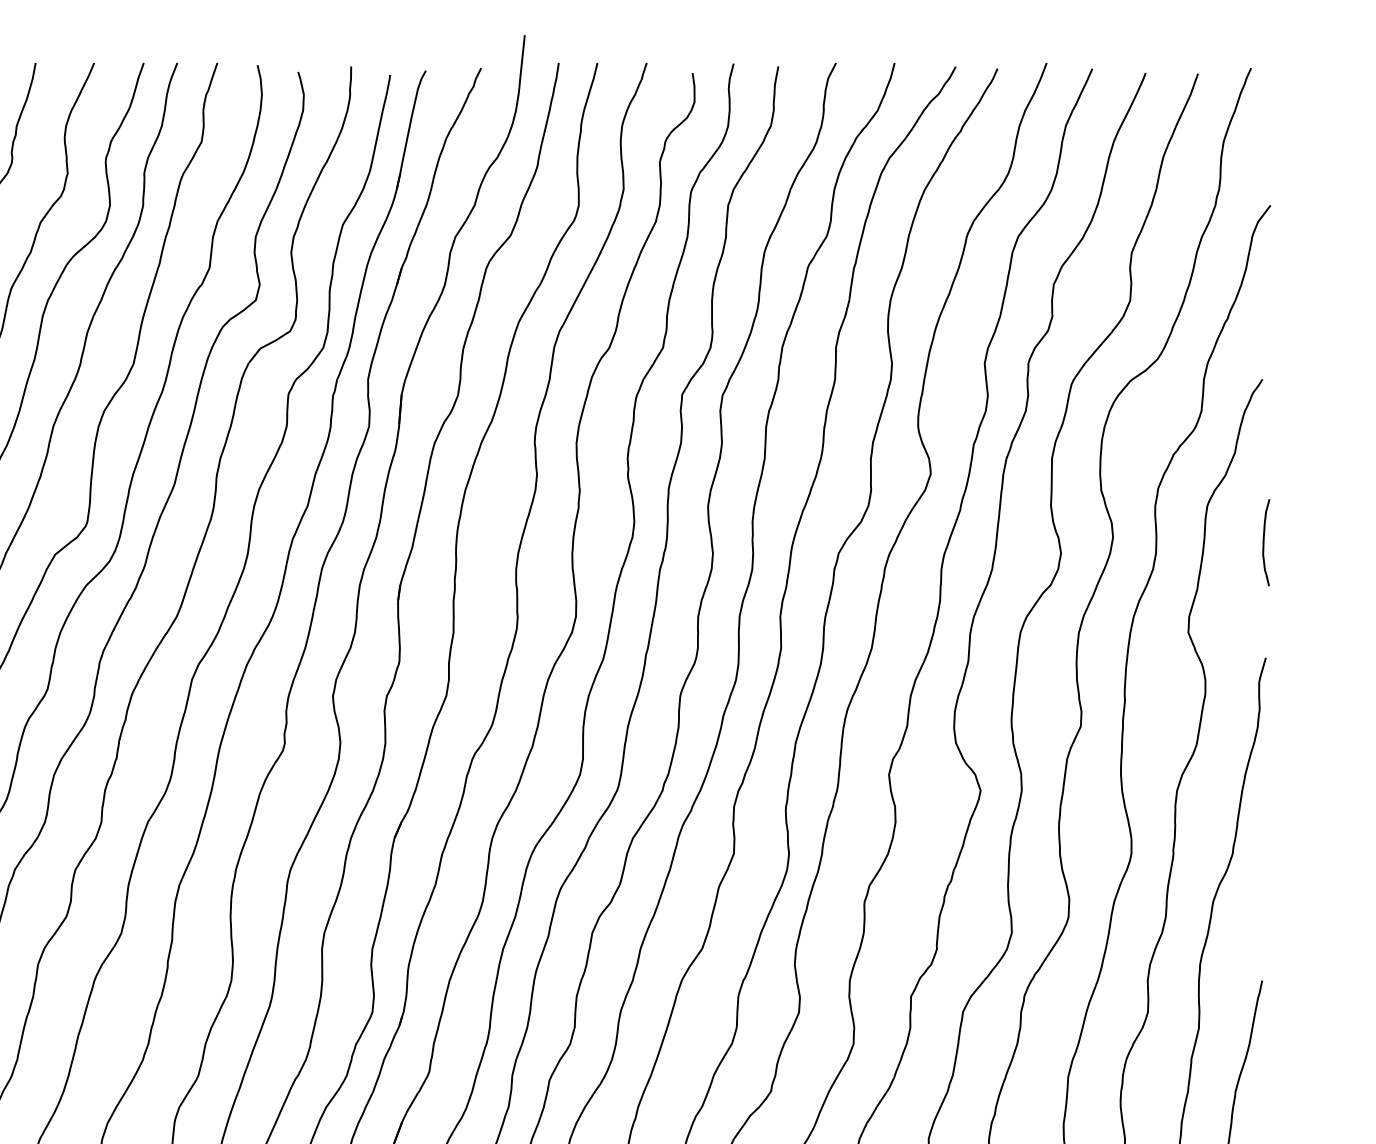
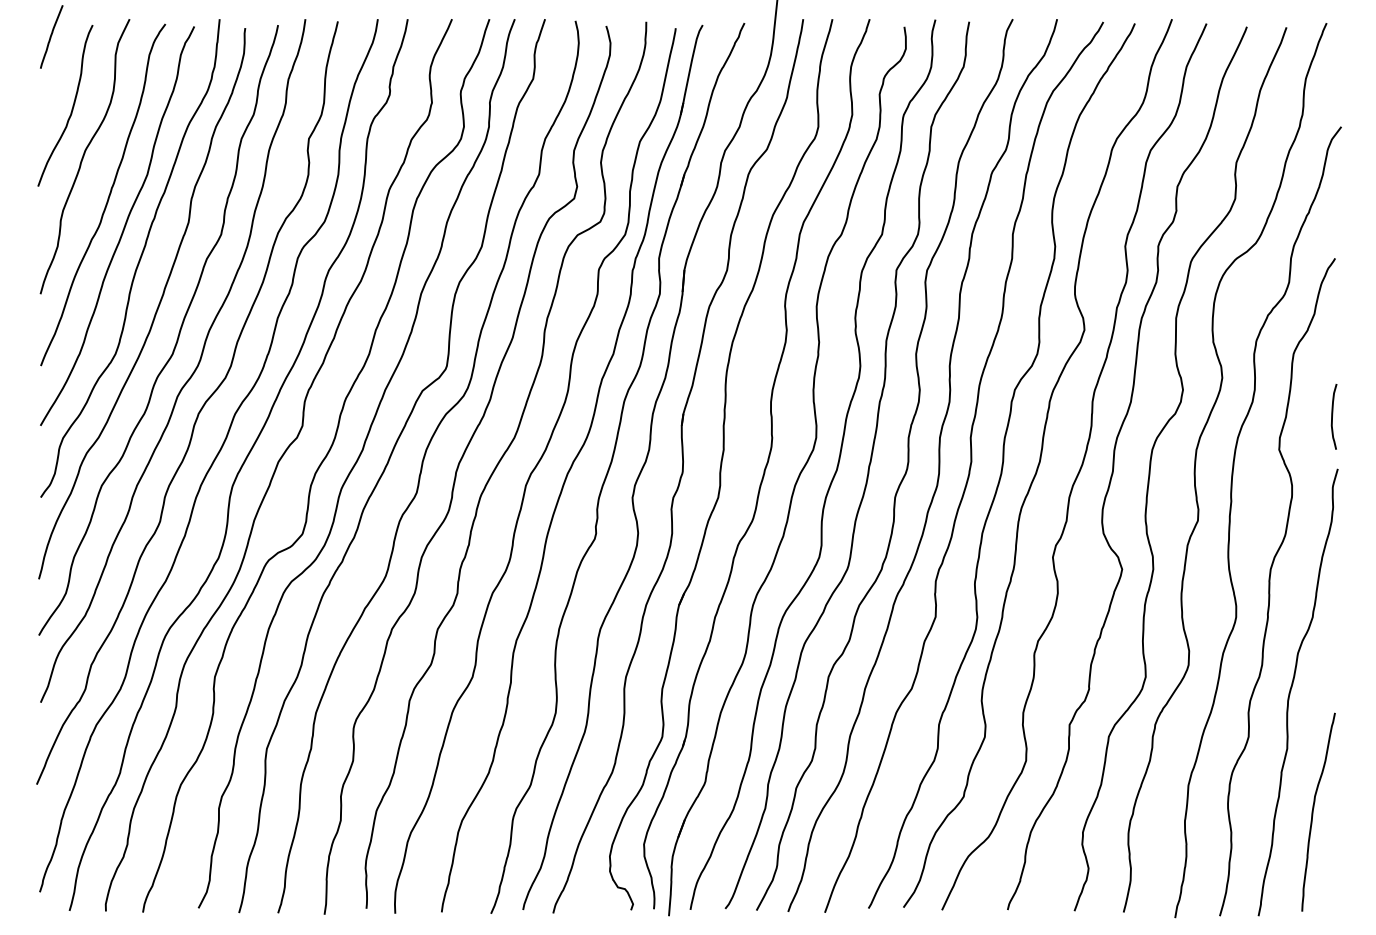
curve: (1264, 542) -> (1332, 416), moved

